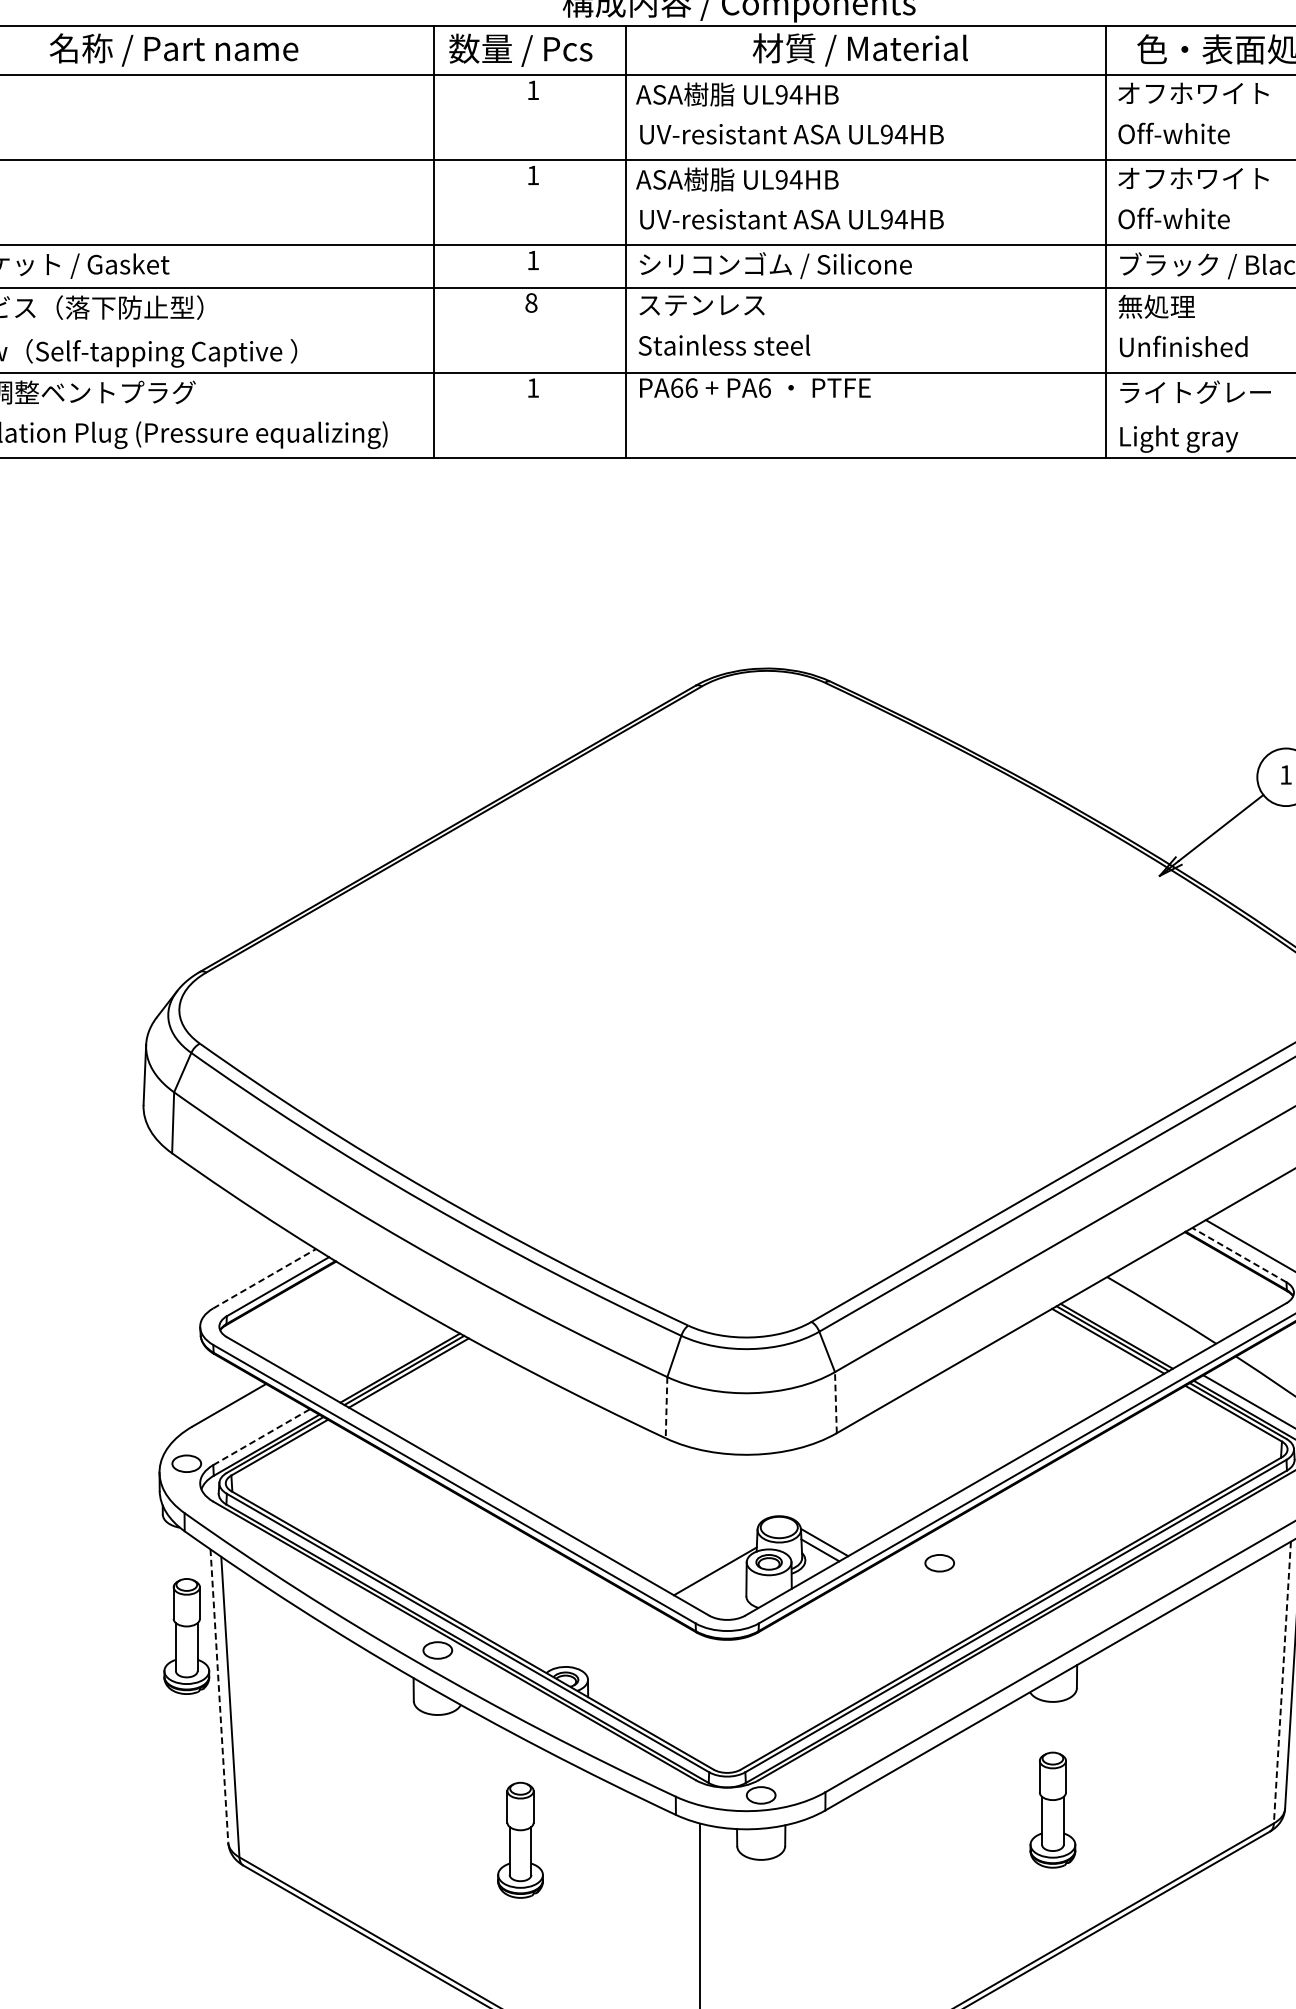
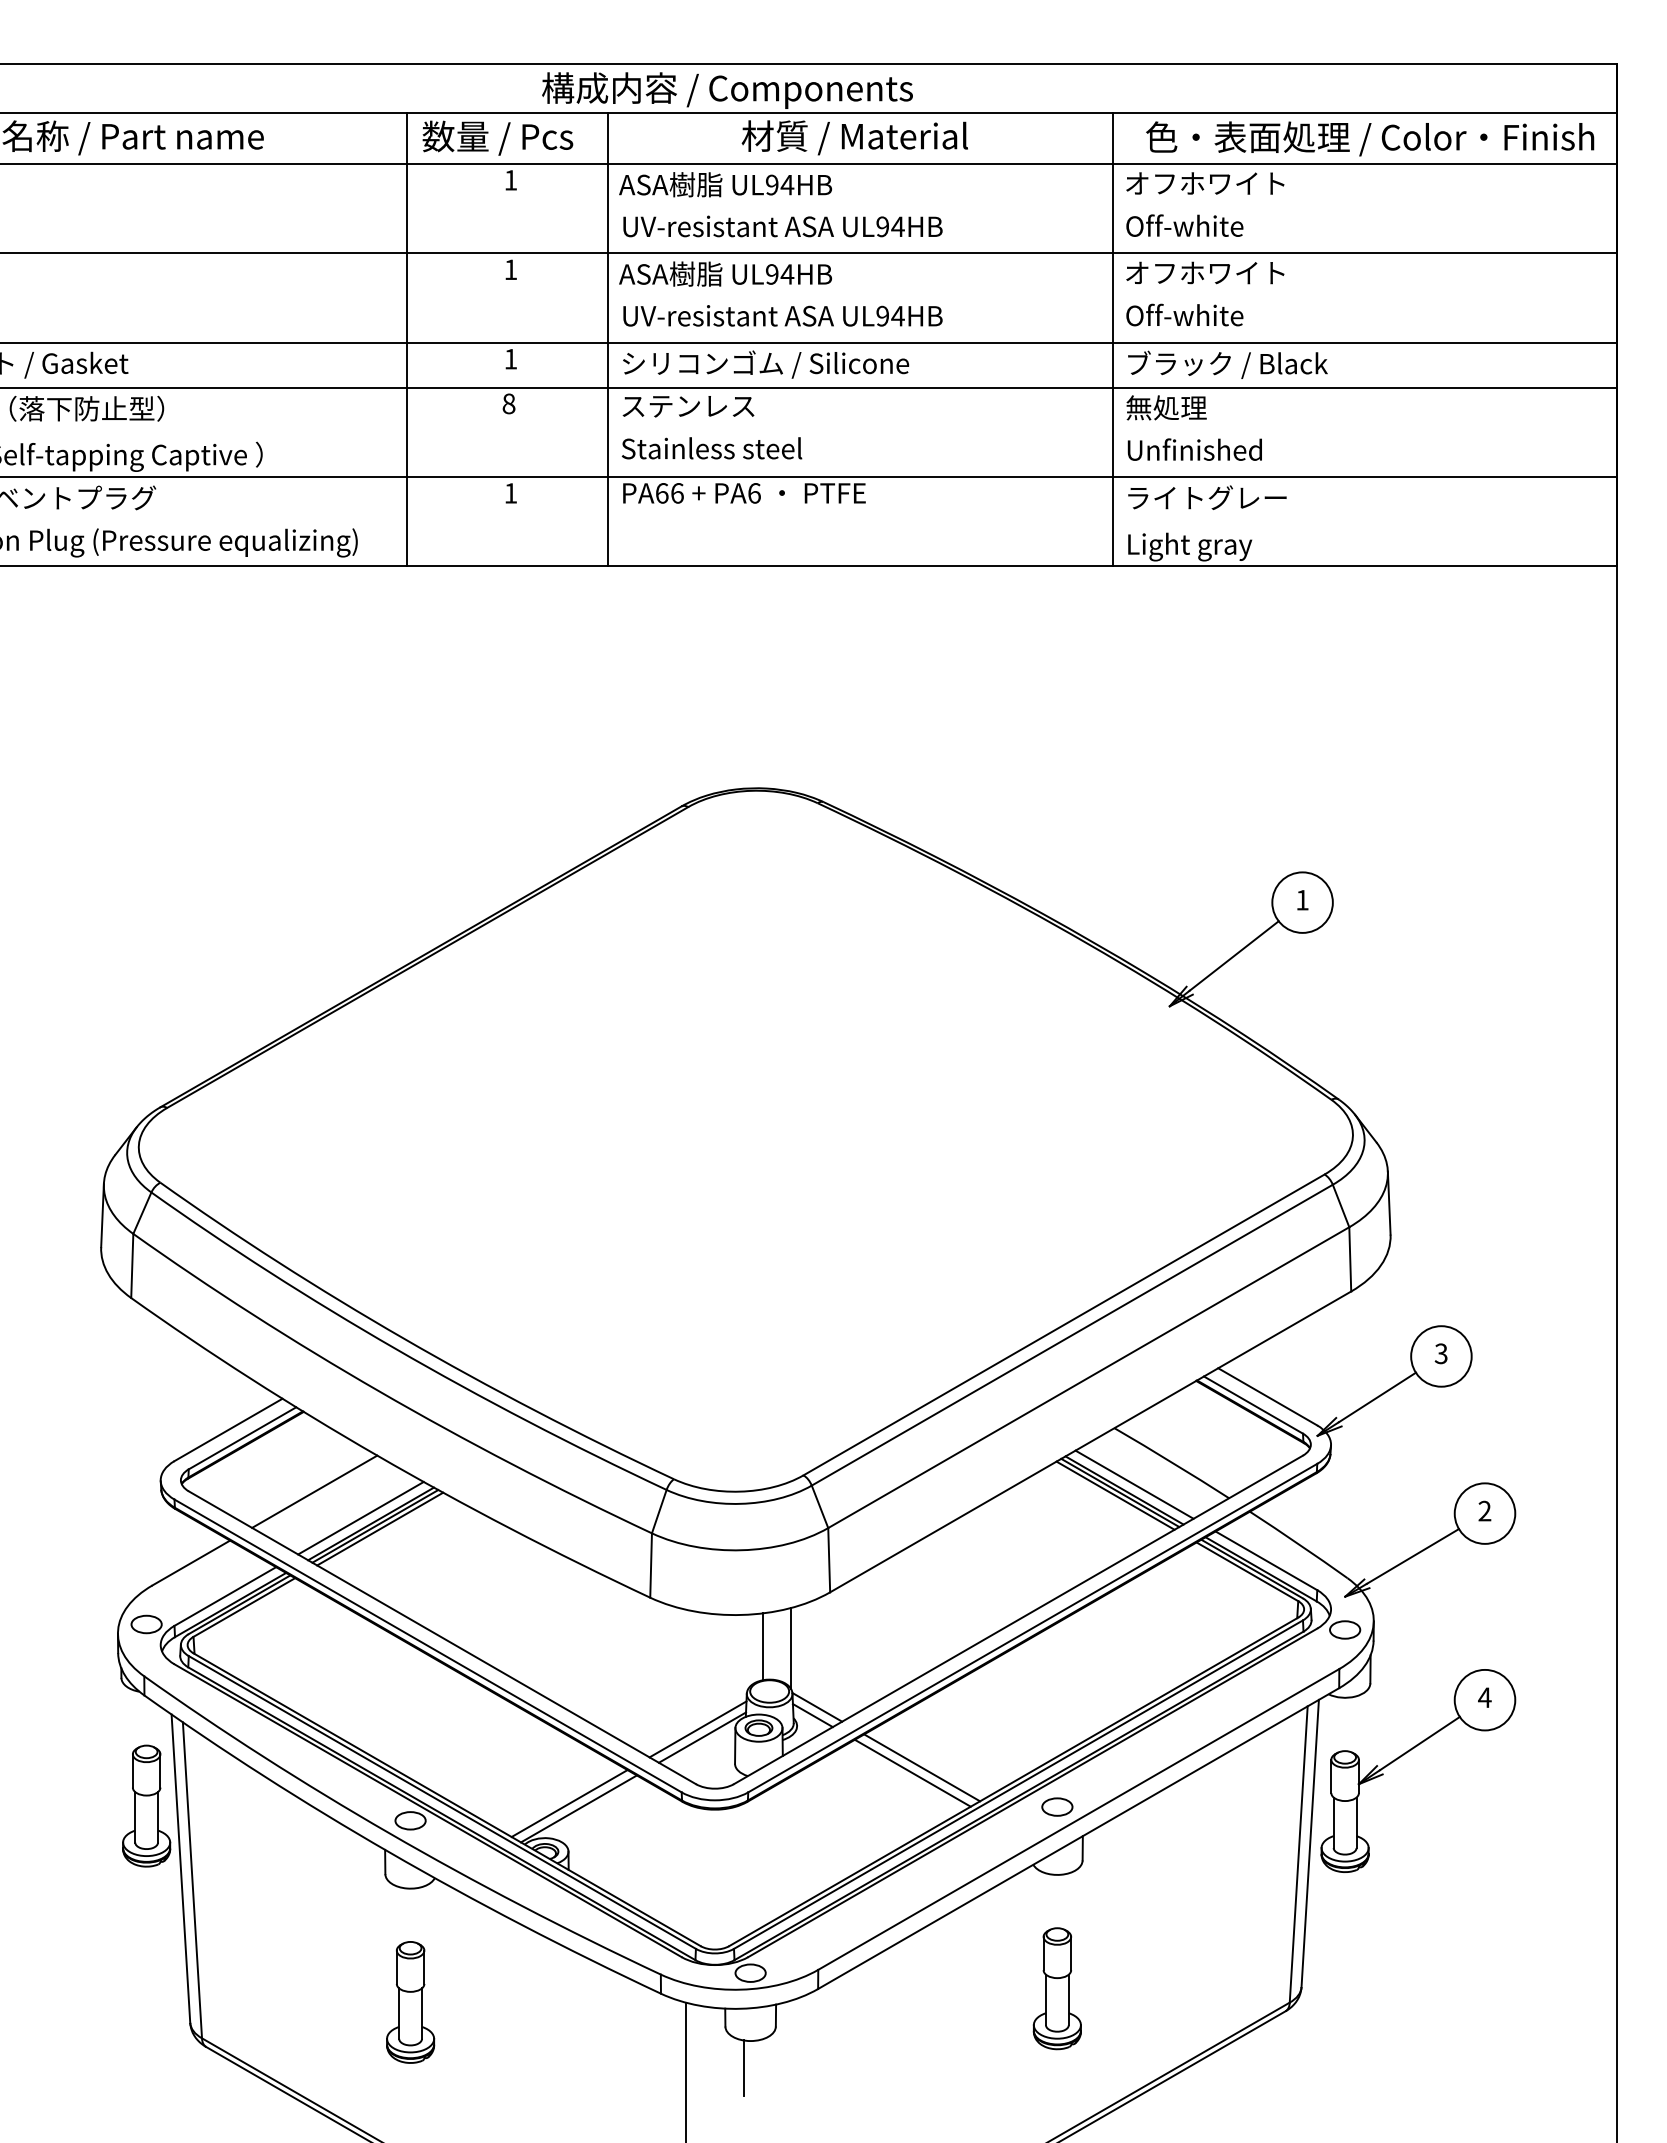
line: (1239, 1254) -> (1253, 1404), dashed -> solid
line: (264, 1278) -> (228, 1429), dashed -> solid
line: (1126, 1330) -> (1134, 1484), added
line: (346, 1337) -> (314, 1491), added
line: (390, 1362) -> (360, 1517), added
line: (836, 1401) -> (829, 1559), dashed -> solid
line: (666, 1408) -> (651, 1566), dashed -> solid
line: (261, 1437) -> (225, 1596), dashed -> solid
line: (772, 1484) -> (762, 1646), added
line: (800, 1486) -> (791, 1648), added
part: (939, 1562) -> (1057, 1806), moved
line: (710, 1563) -> (697, 1729), added
line: (924, 1599) -> (922, 1767), added
line: (915, 1604) -> (912, 1772), added
line: (588, 1634) -> (569, 1803), added
line: (597, 1638) -> (578, 1808), added
line: (1282, 1682) -> (1298, 1854), dashed -> solid
line: (218, 1696) -> (180, 1869), dashed -> solid
part: (520, 1840) -> (410, 2002), moved
line: (754, 1885) -> (743, 2067), added

